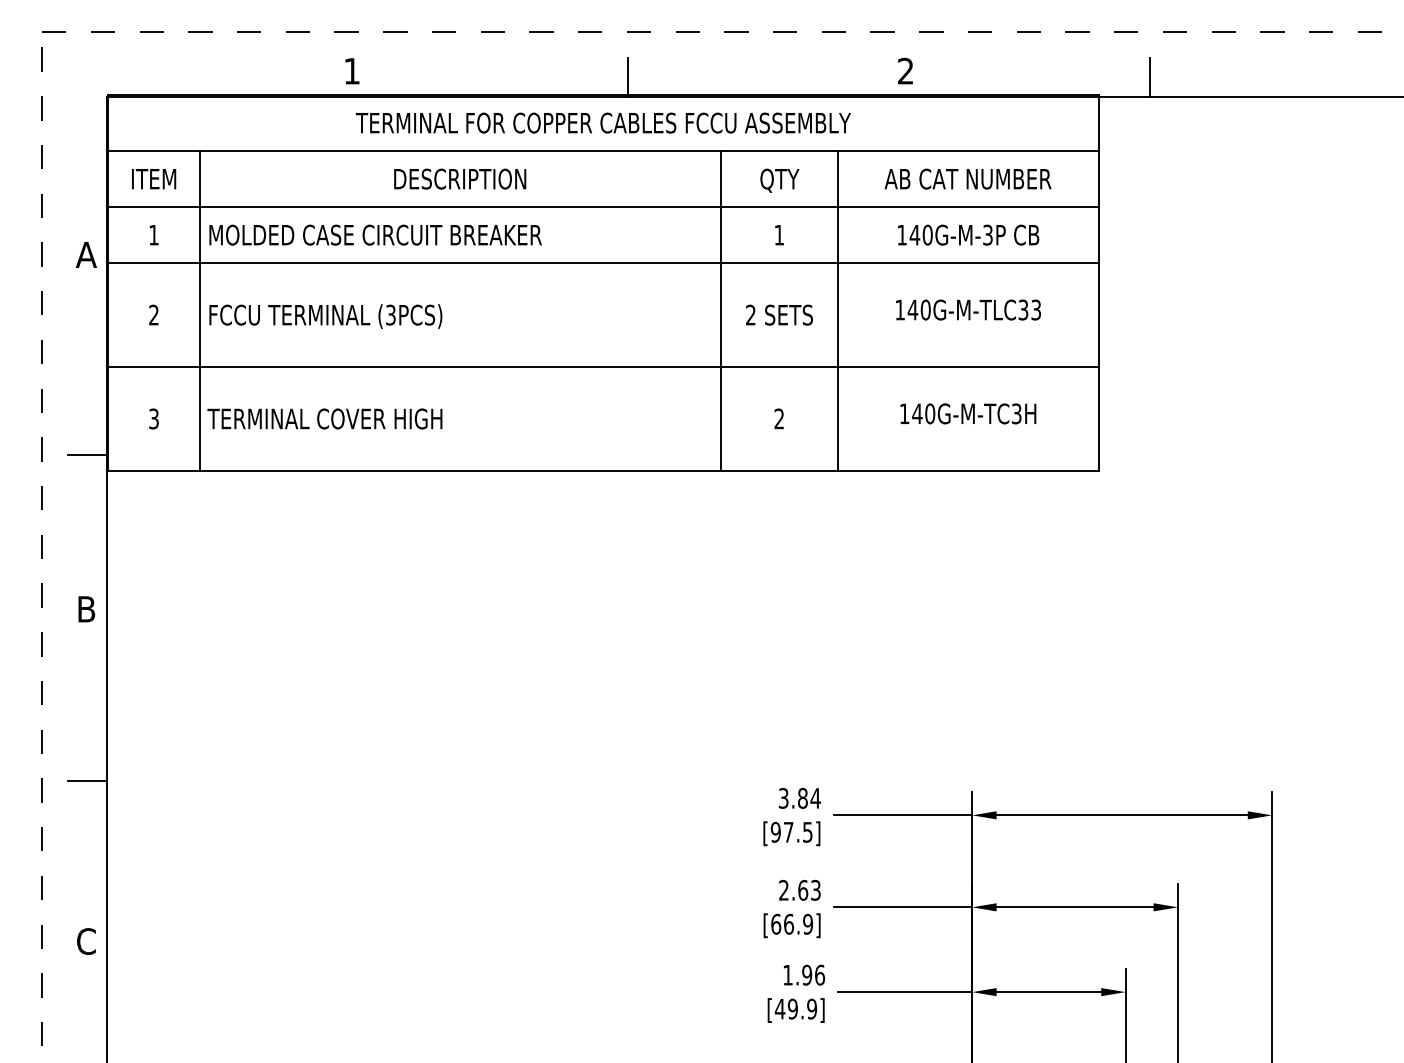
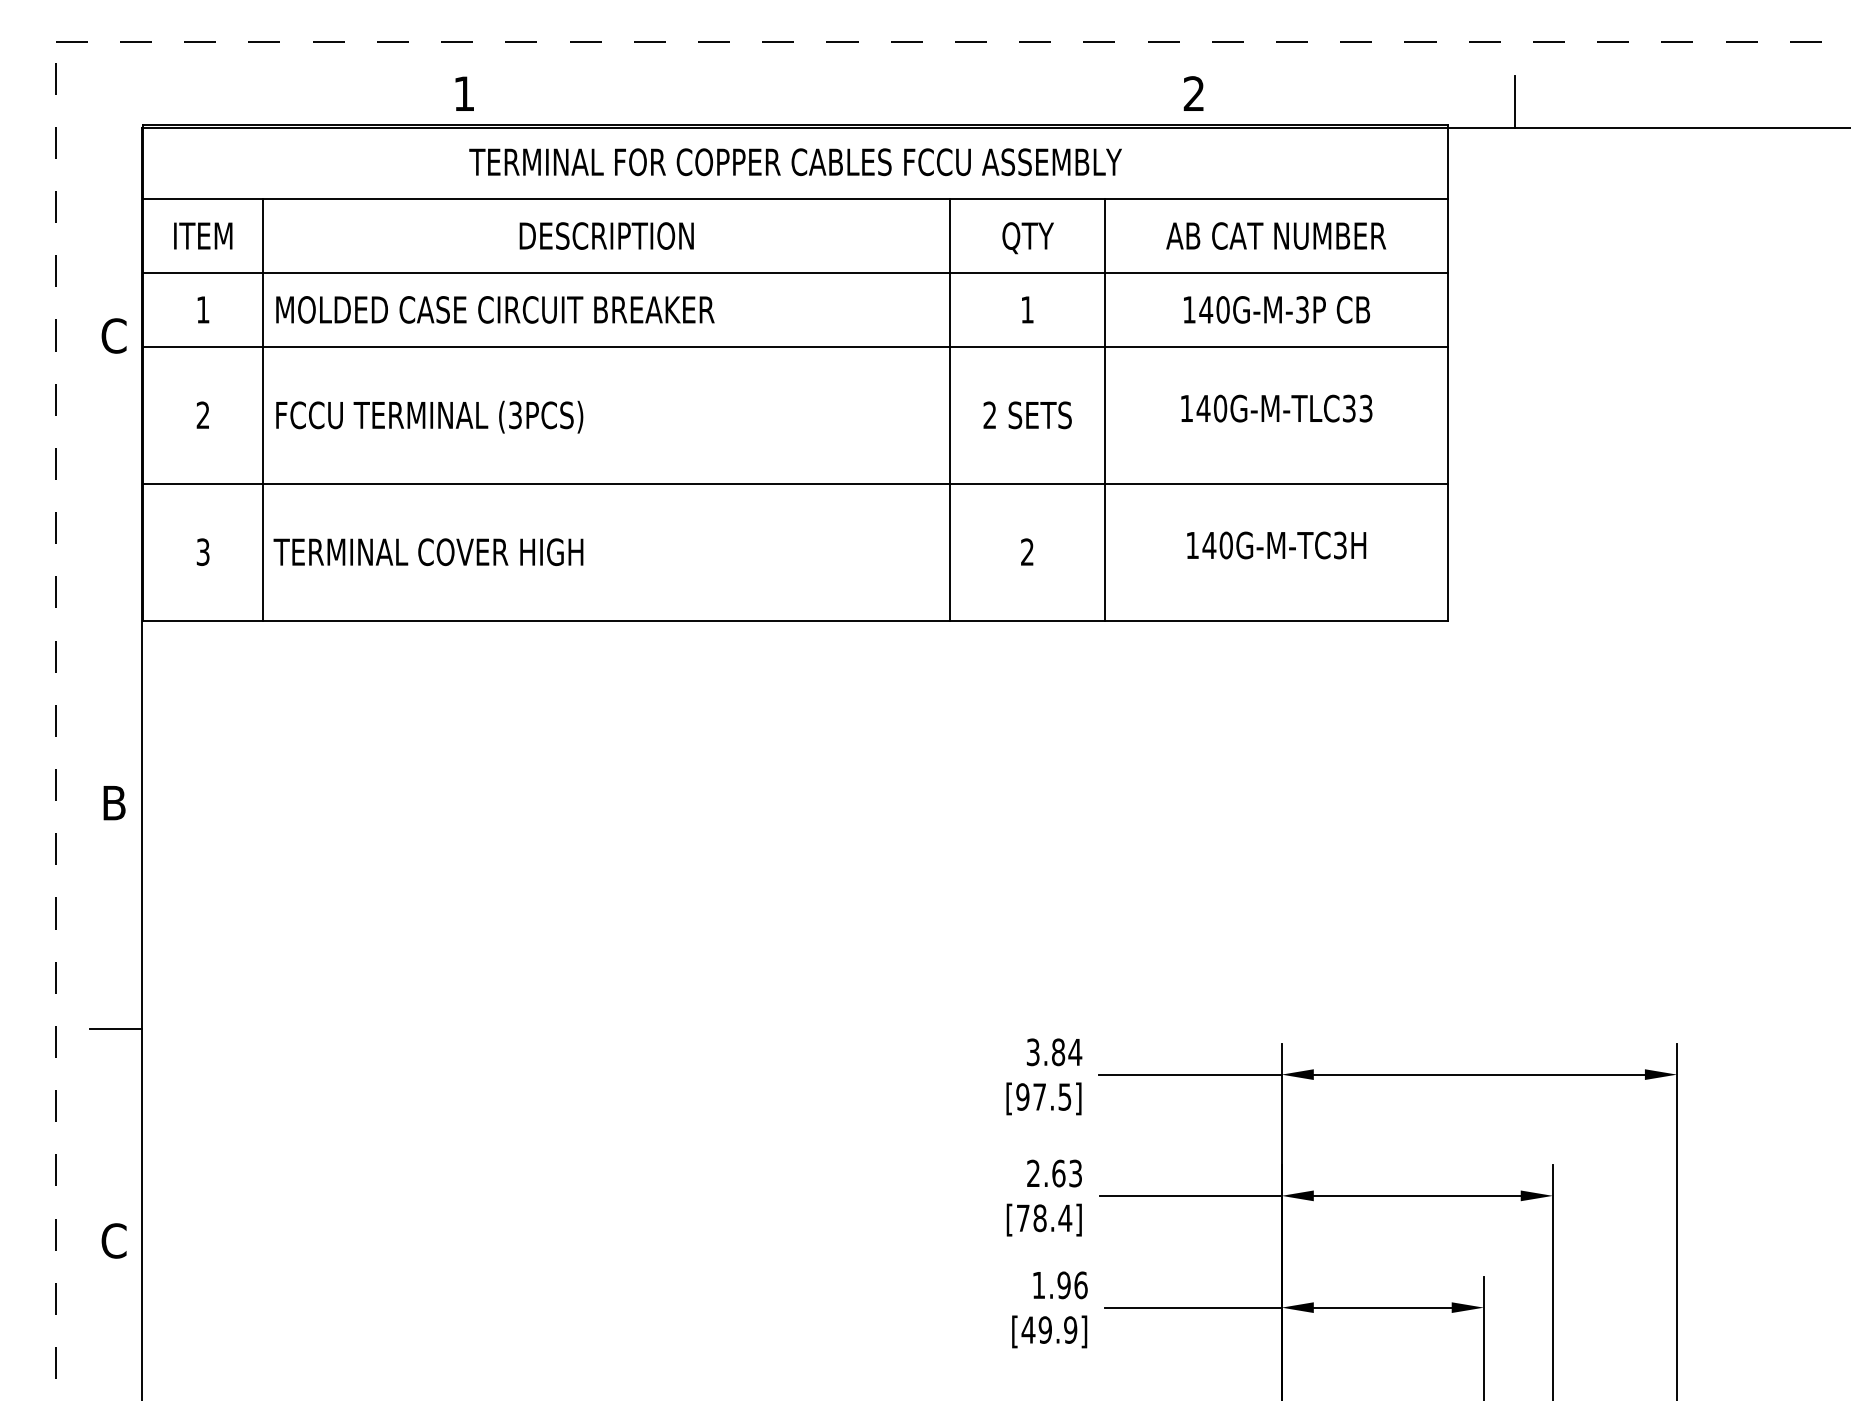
line: (628, 76) -> (828, 100), removed
text: (85, 254) -> (112, 335), A -> C
line: (87, 455) -> (115, 600), removed
text: (792, 923) -> (1044, 1217), [66.9] -> [78.4]

